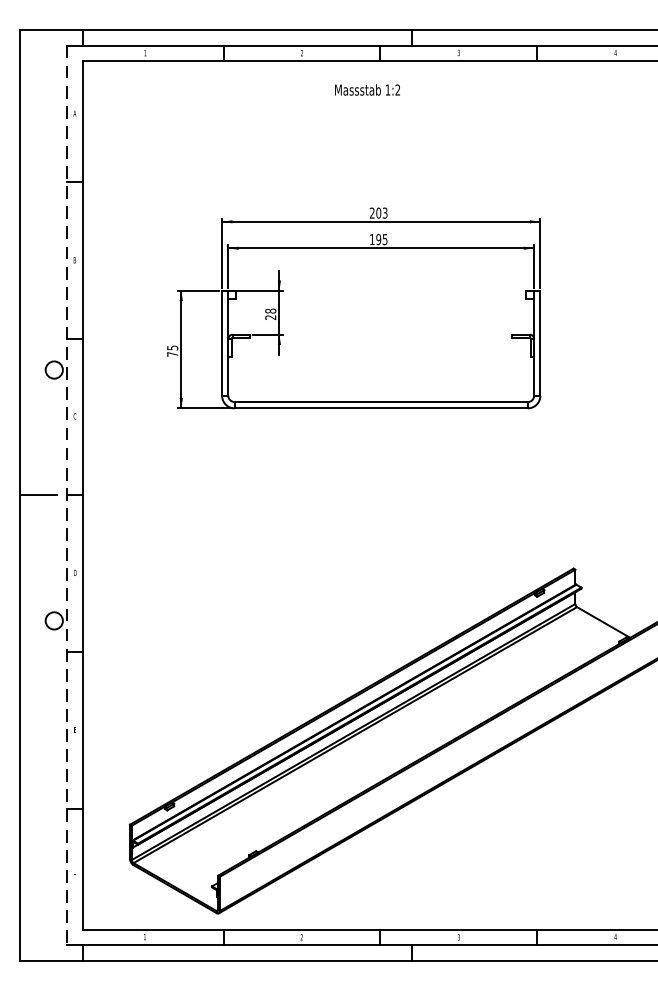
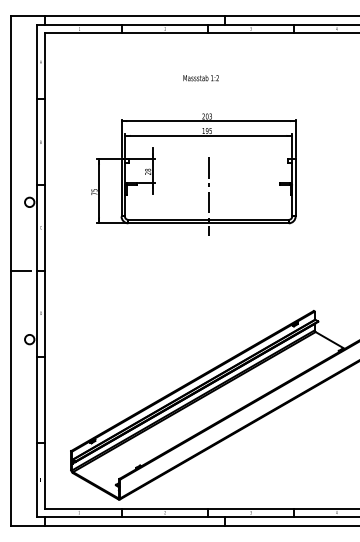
text: (366, 90) -> (200, 78), moved
line: (381, 359) -> (208, 196), added
line: (66, 496) -> (36, 271), dashed -> solid

